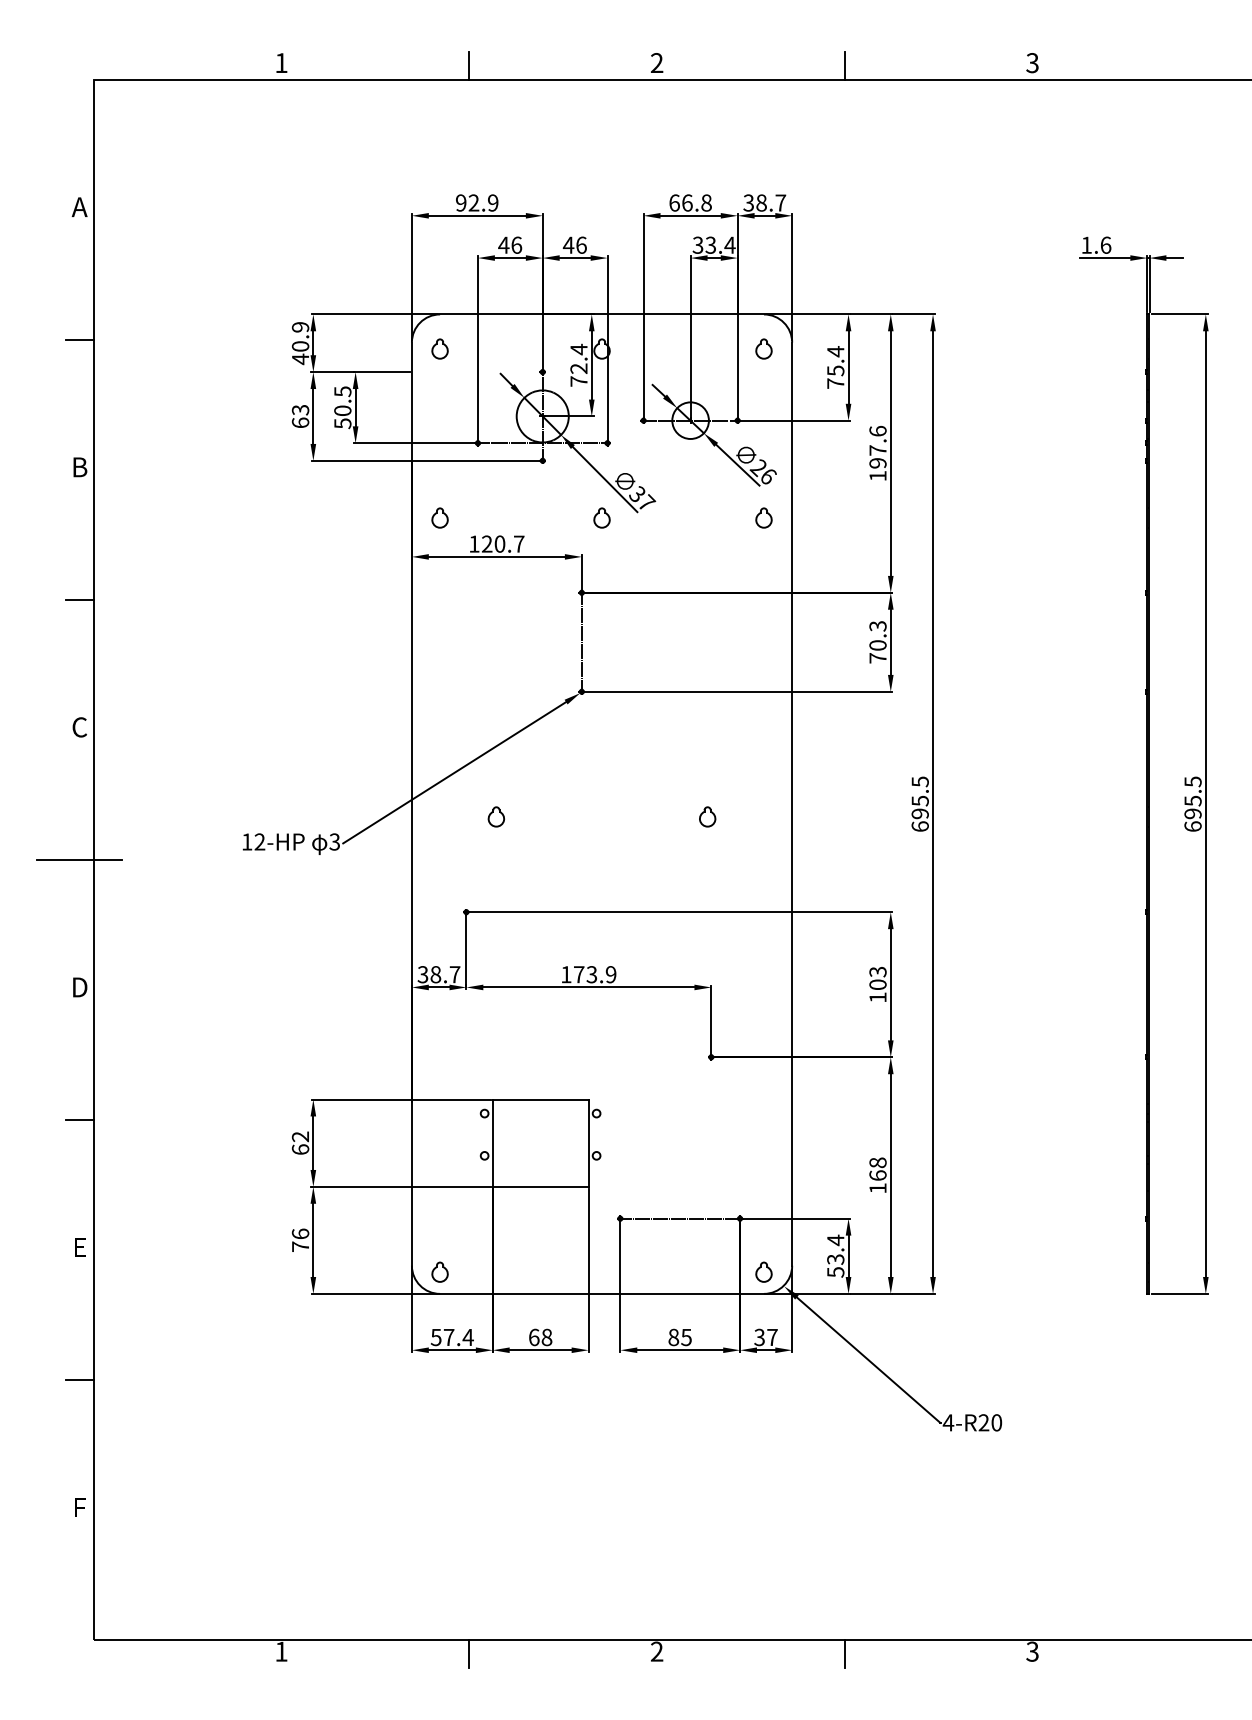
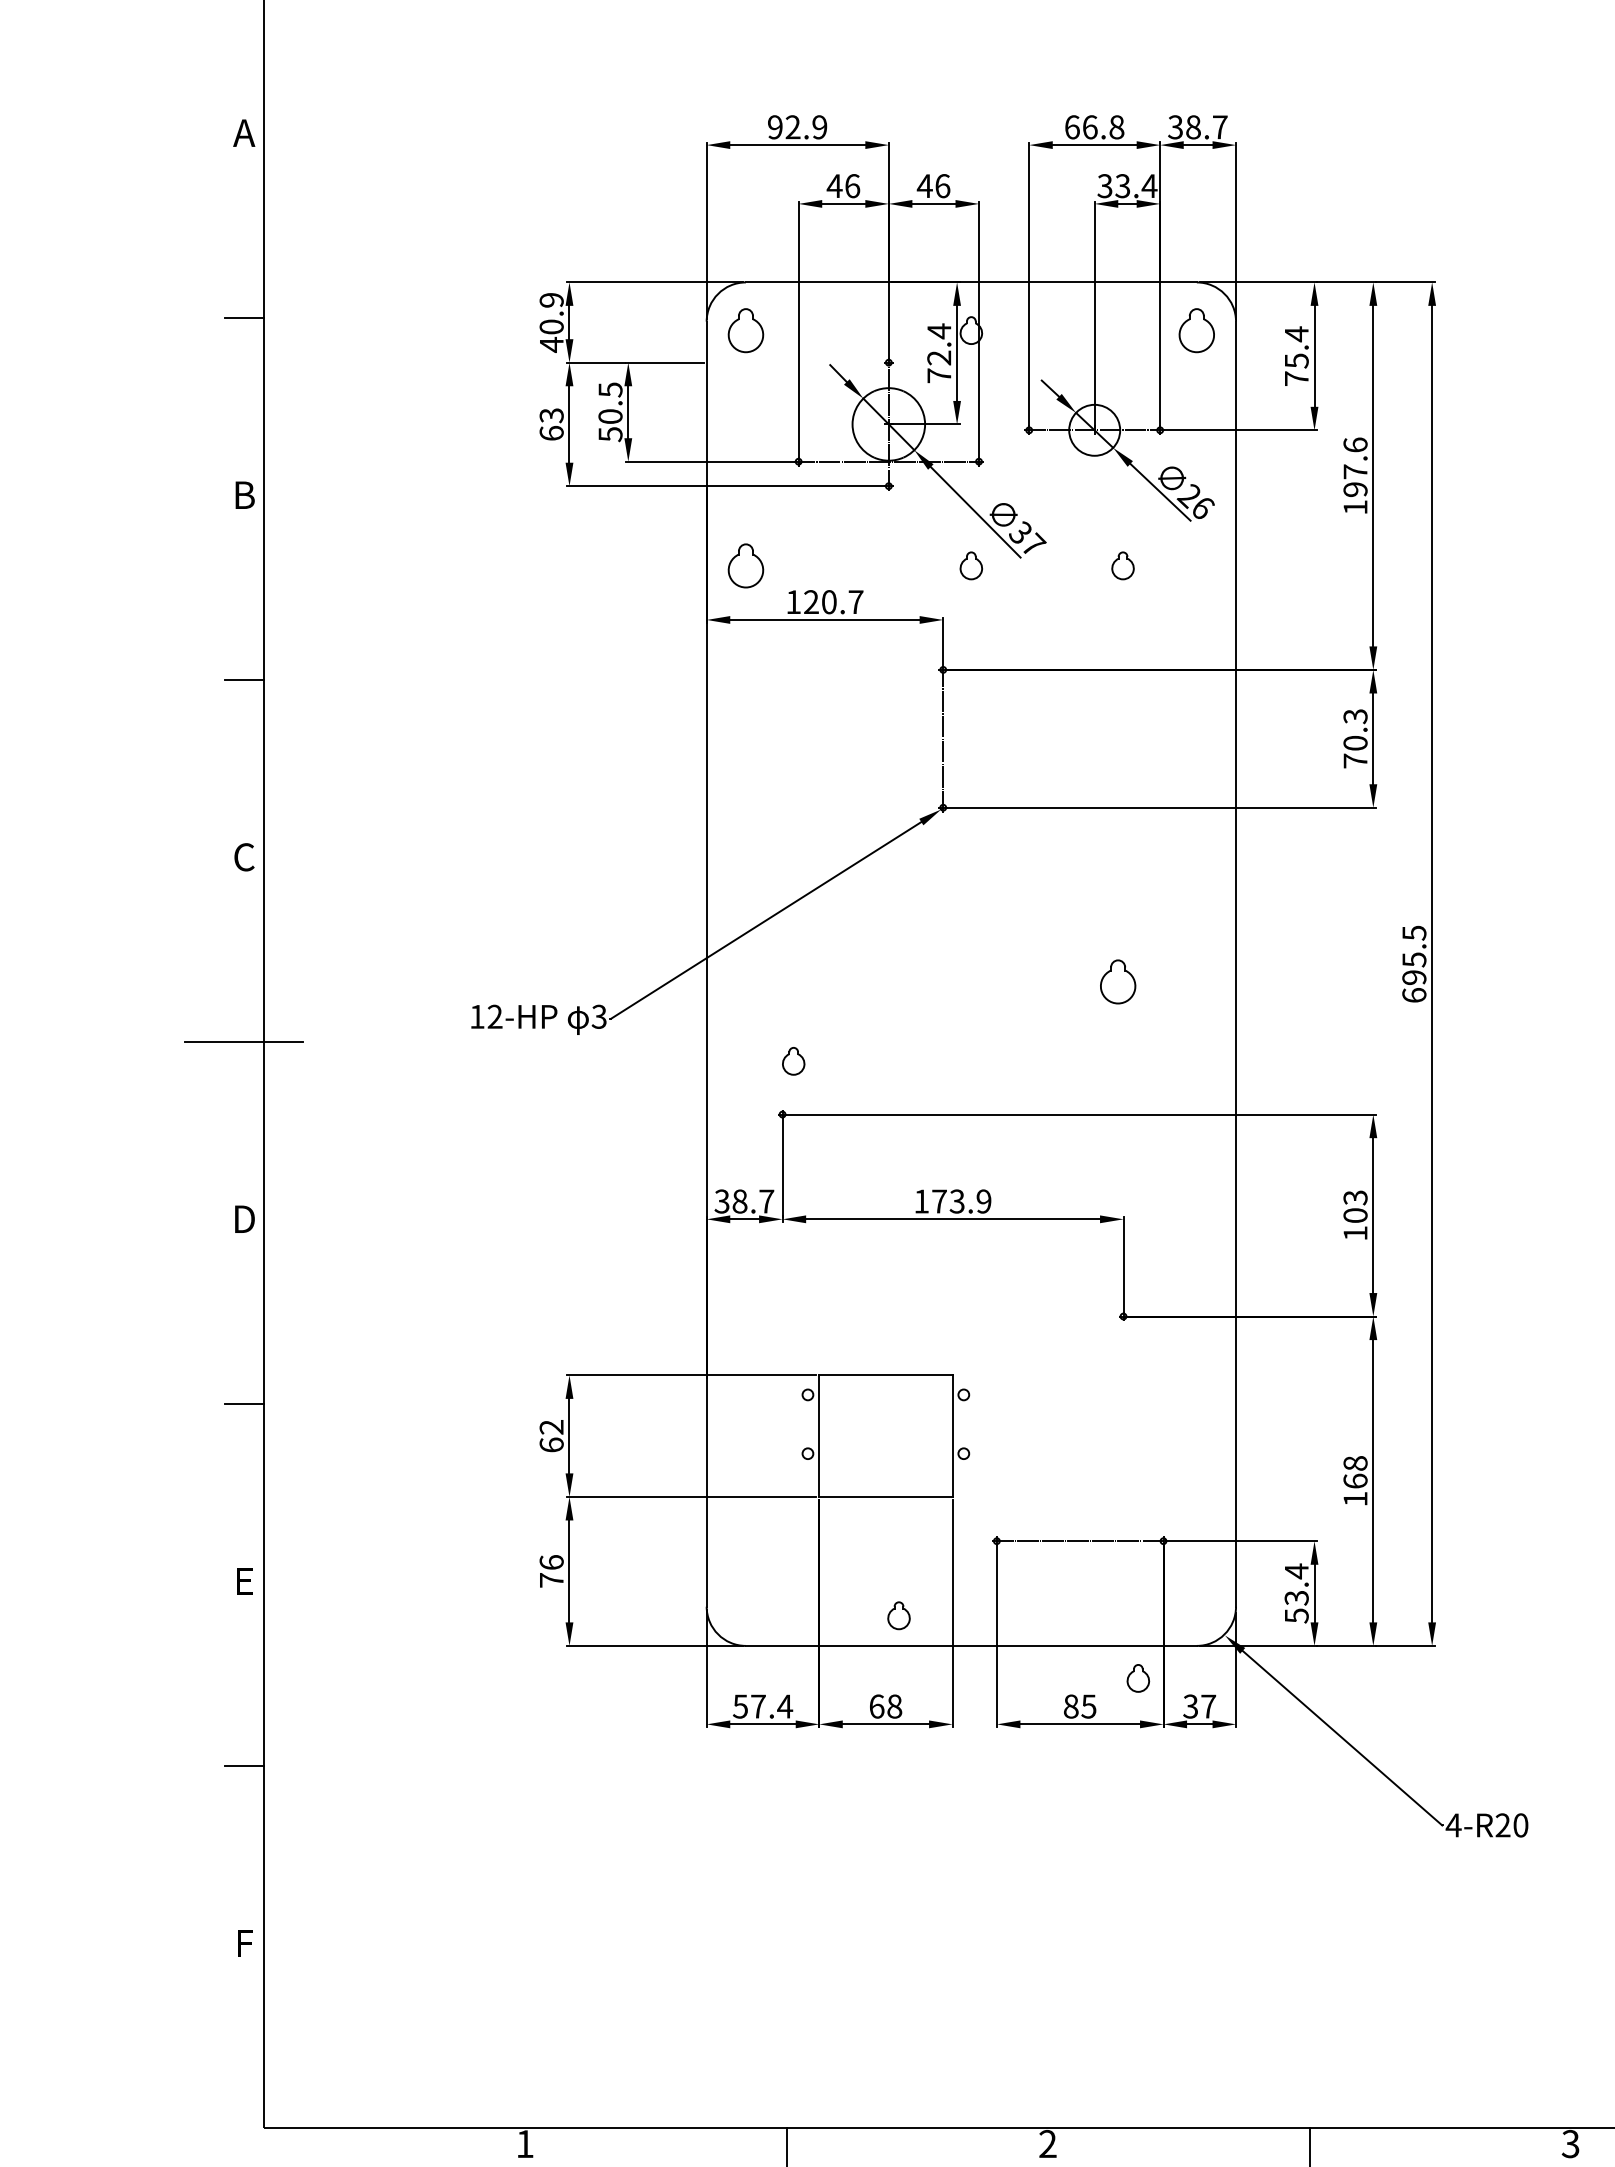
part: (439, 348) -> (745, 329), size x1.6
part: (763, 348) -> (1196, 329), size x1.6
part: (439, 517) -> (745, 565), size x1.6
part: (763, 517) -> (1122, 565), moved
part: (496, 816) -> (793, 1060), moved
part: (707, 816) -> (1118, 981), size x1.6
part: (439, 1271) -> (898, 1614), moved
part: (763, 1271) -> (1137, 1677), moved

